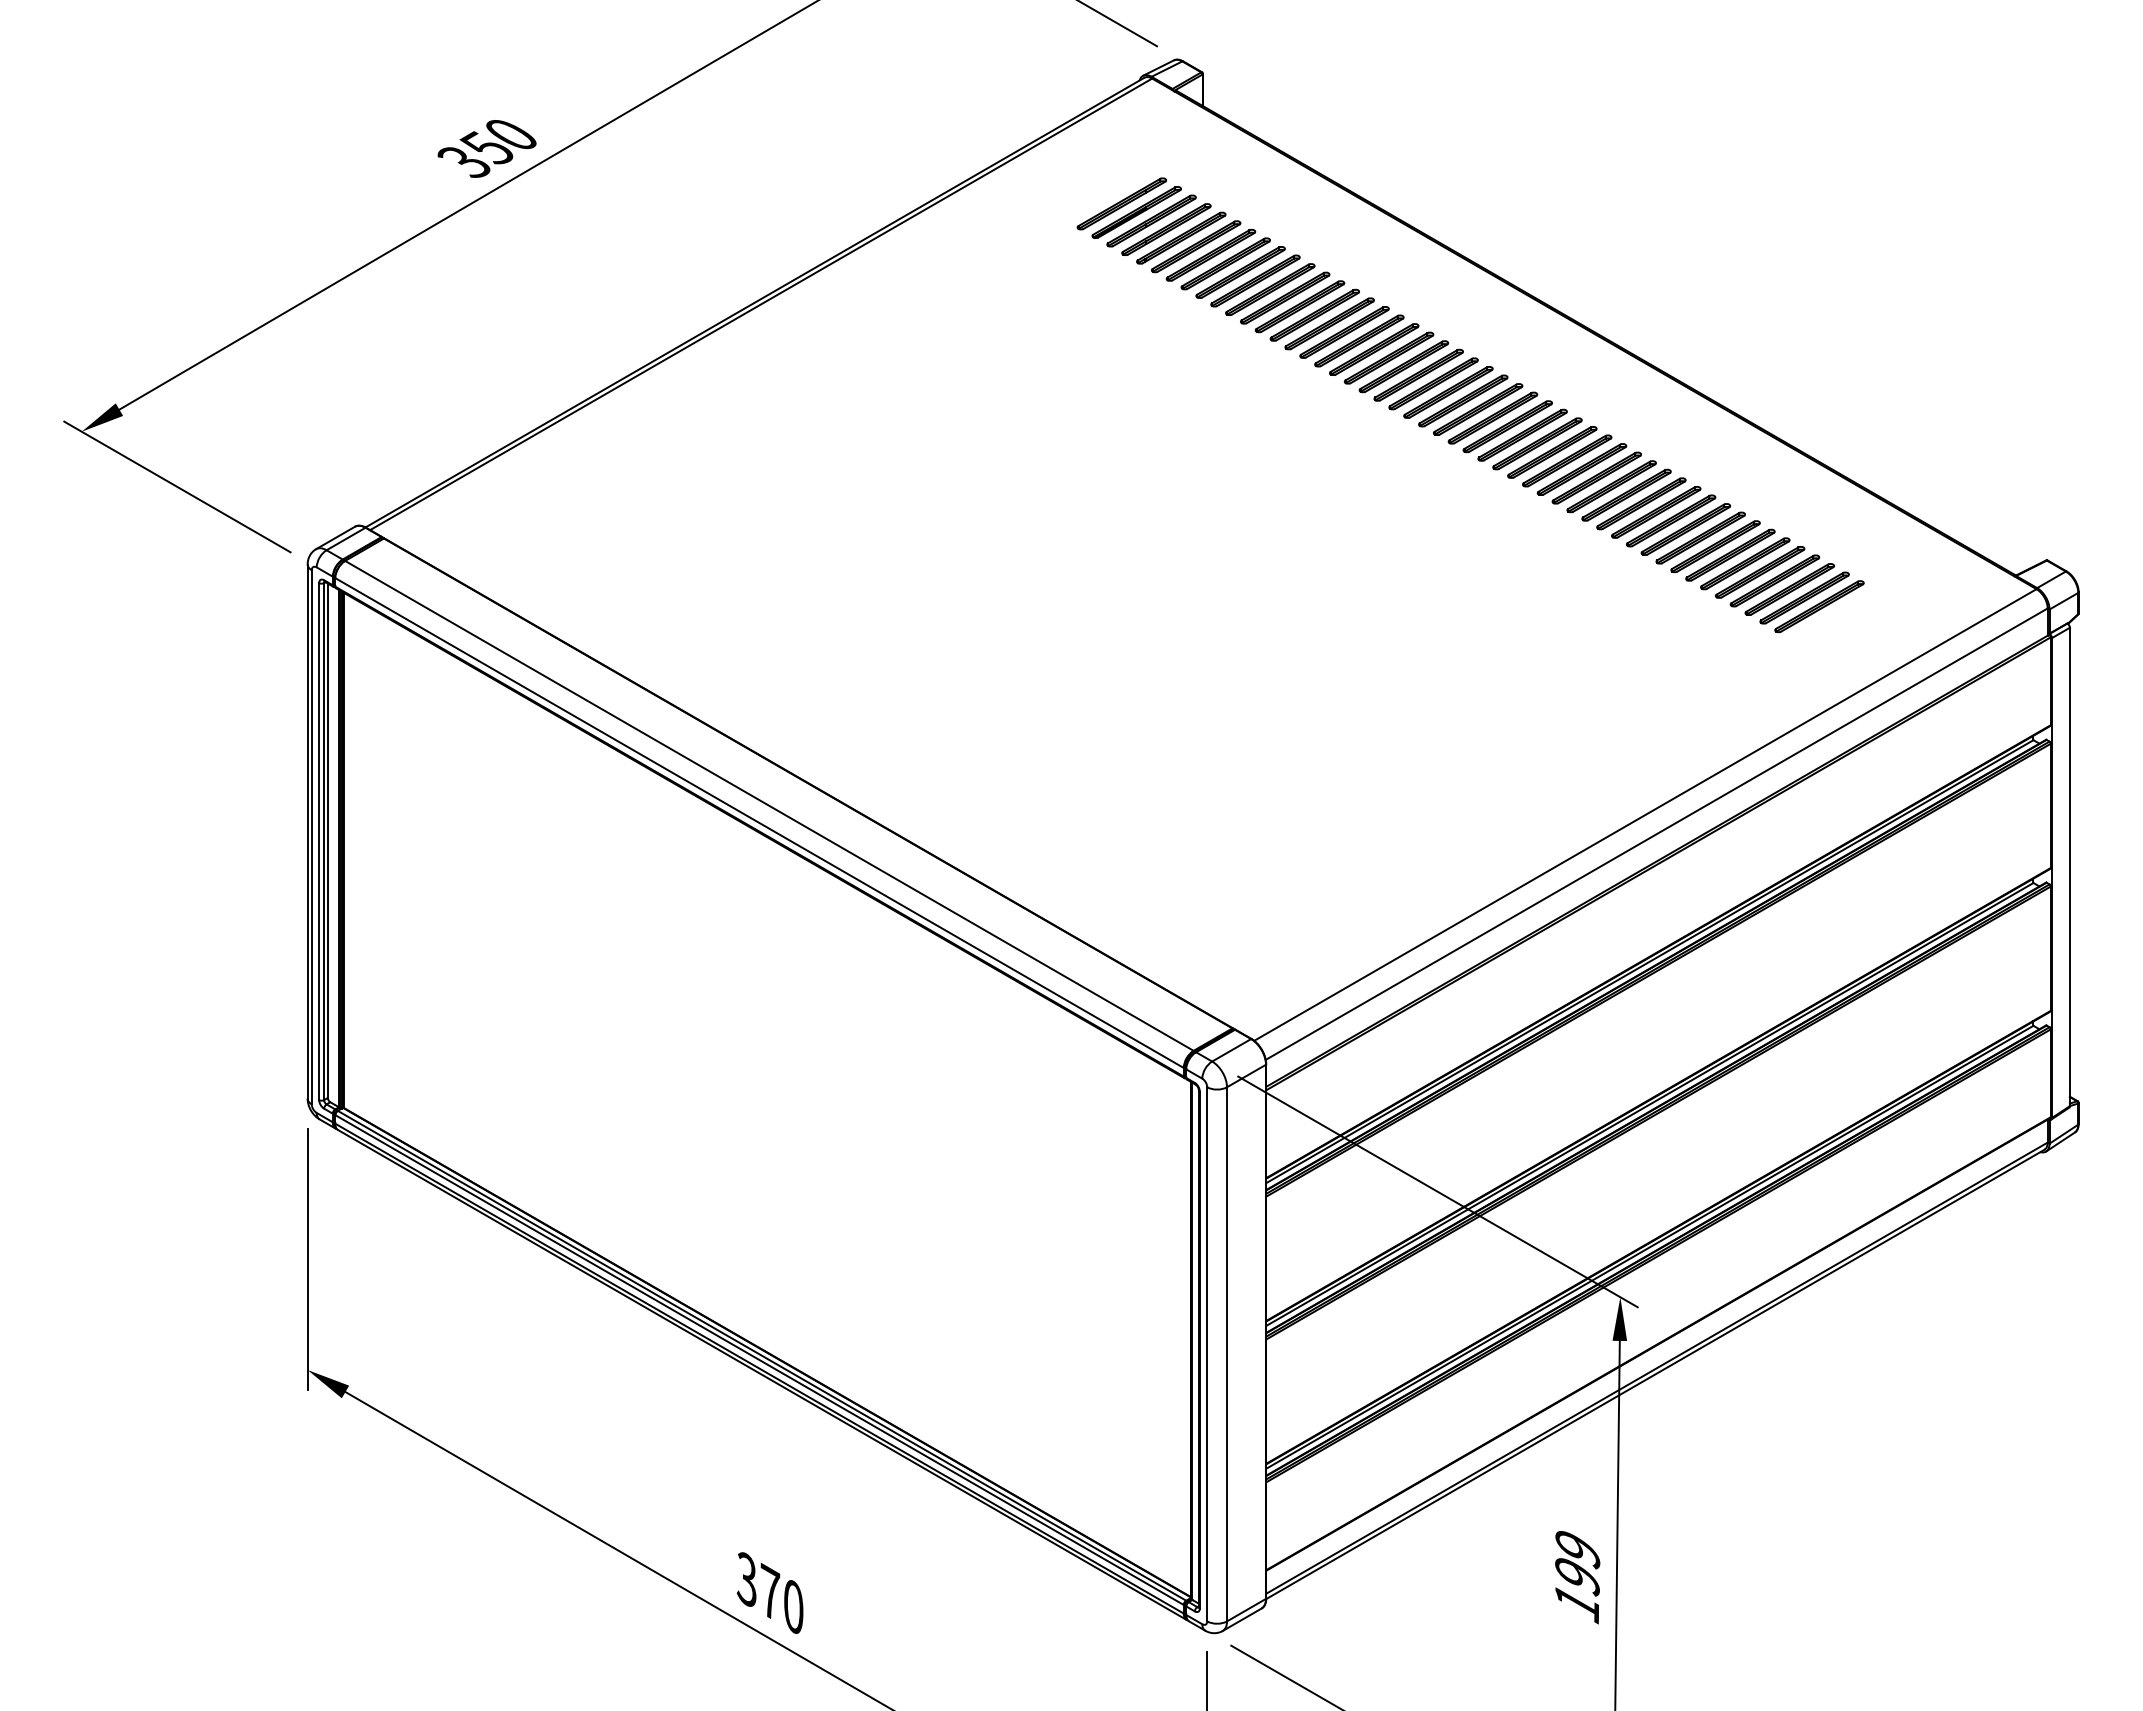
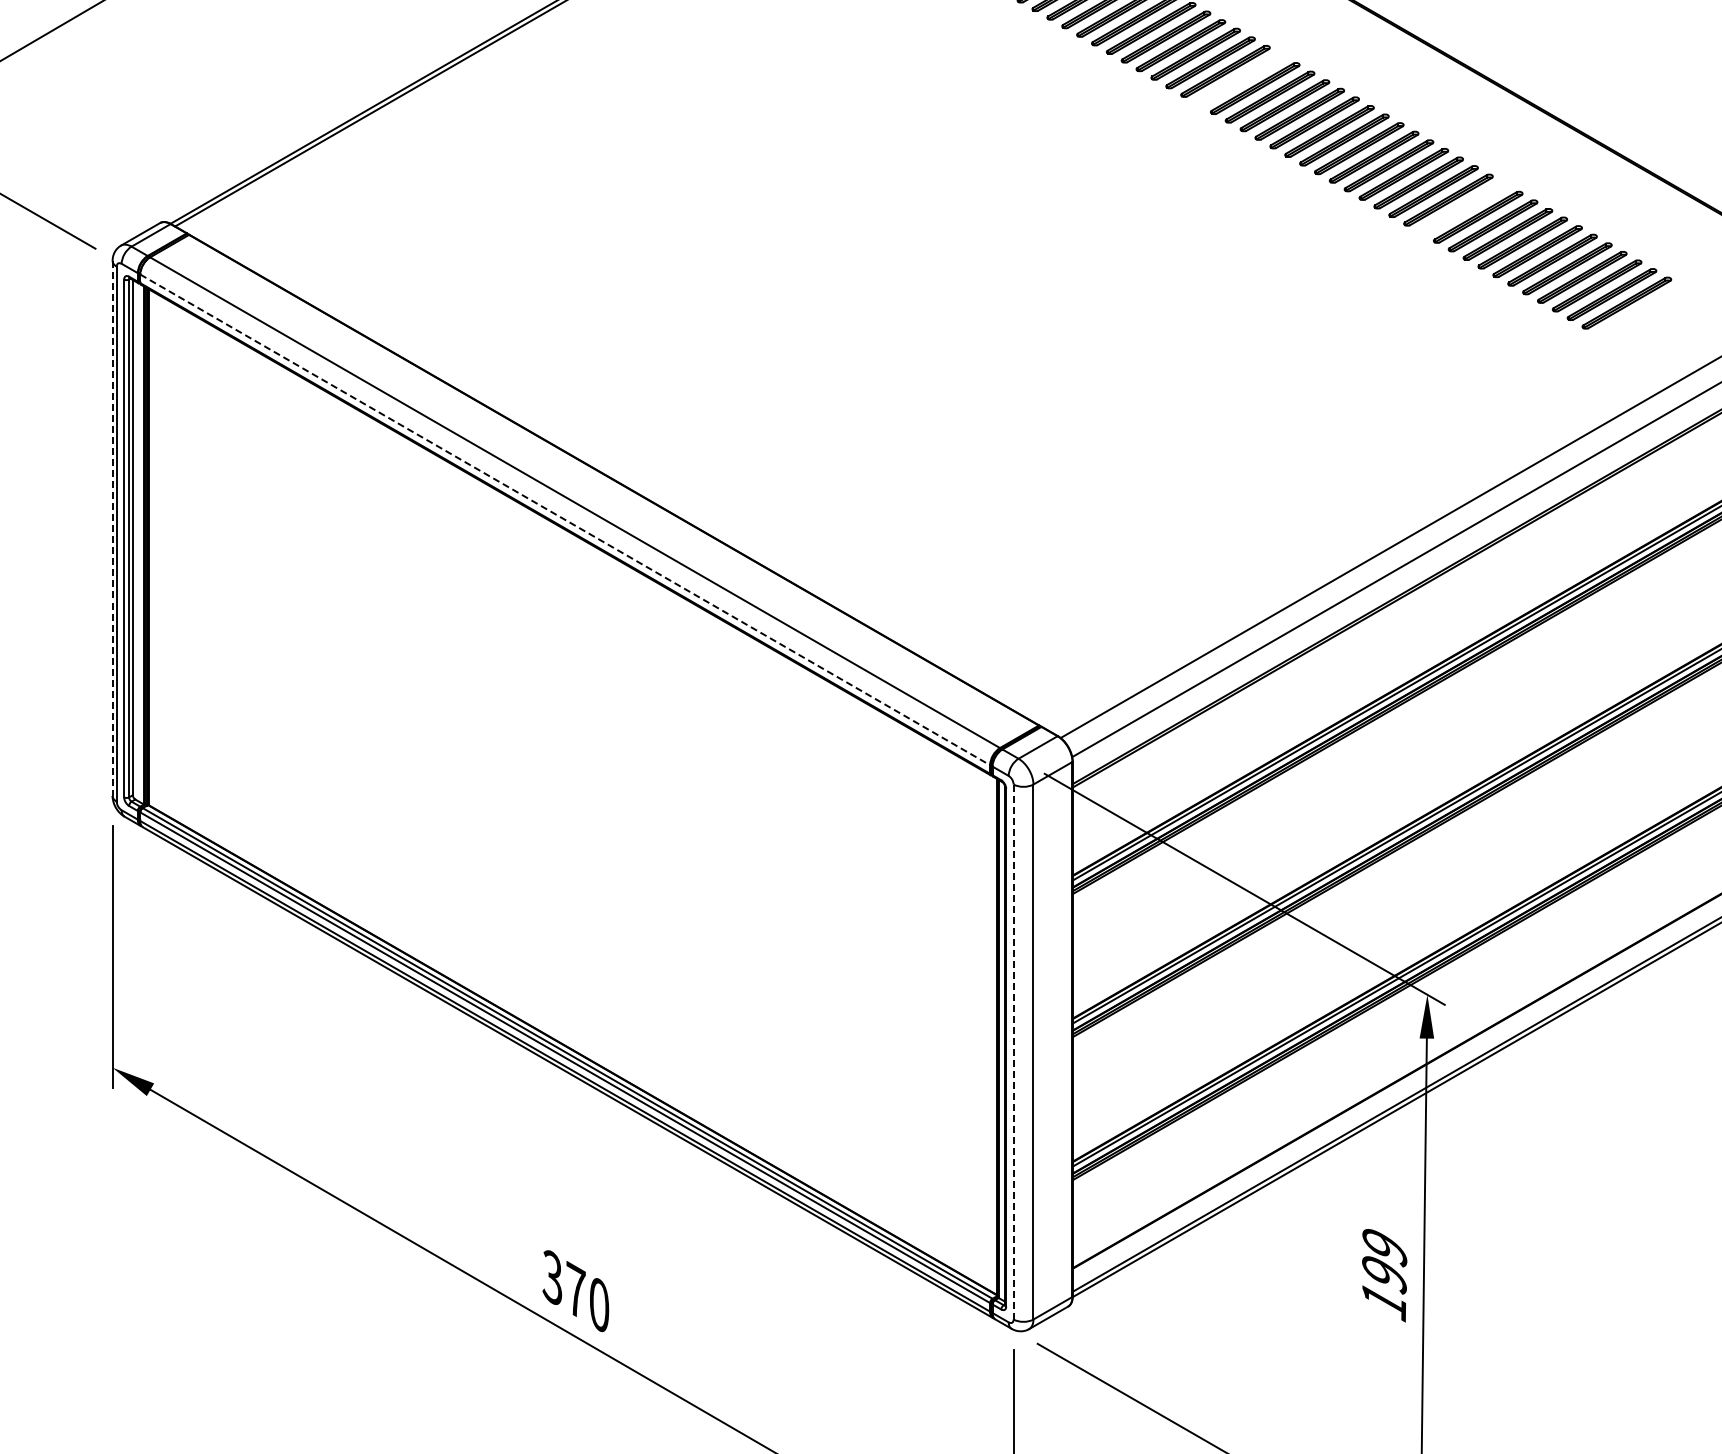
part: (1433, 383) -> (1240, 79), removed
part: (1656, 512) -> (1463, 208), removed
line: (759, 823) -> (565, 520), solid -> dashed
line: (307, 832) -> (112, 529), solid -> dashed
line: (1207, 1354) -> (1013, 1052), solid -> dashed

